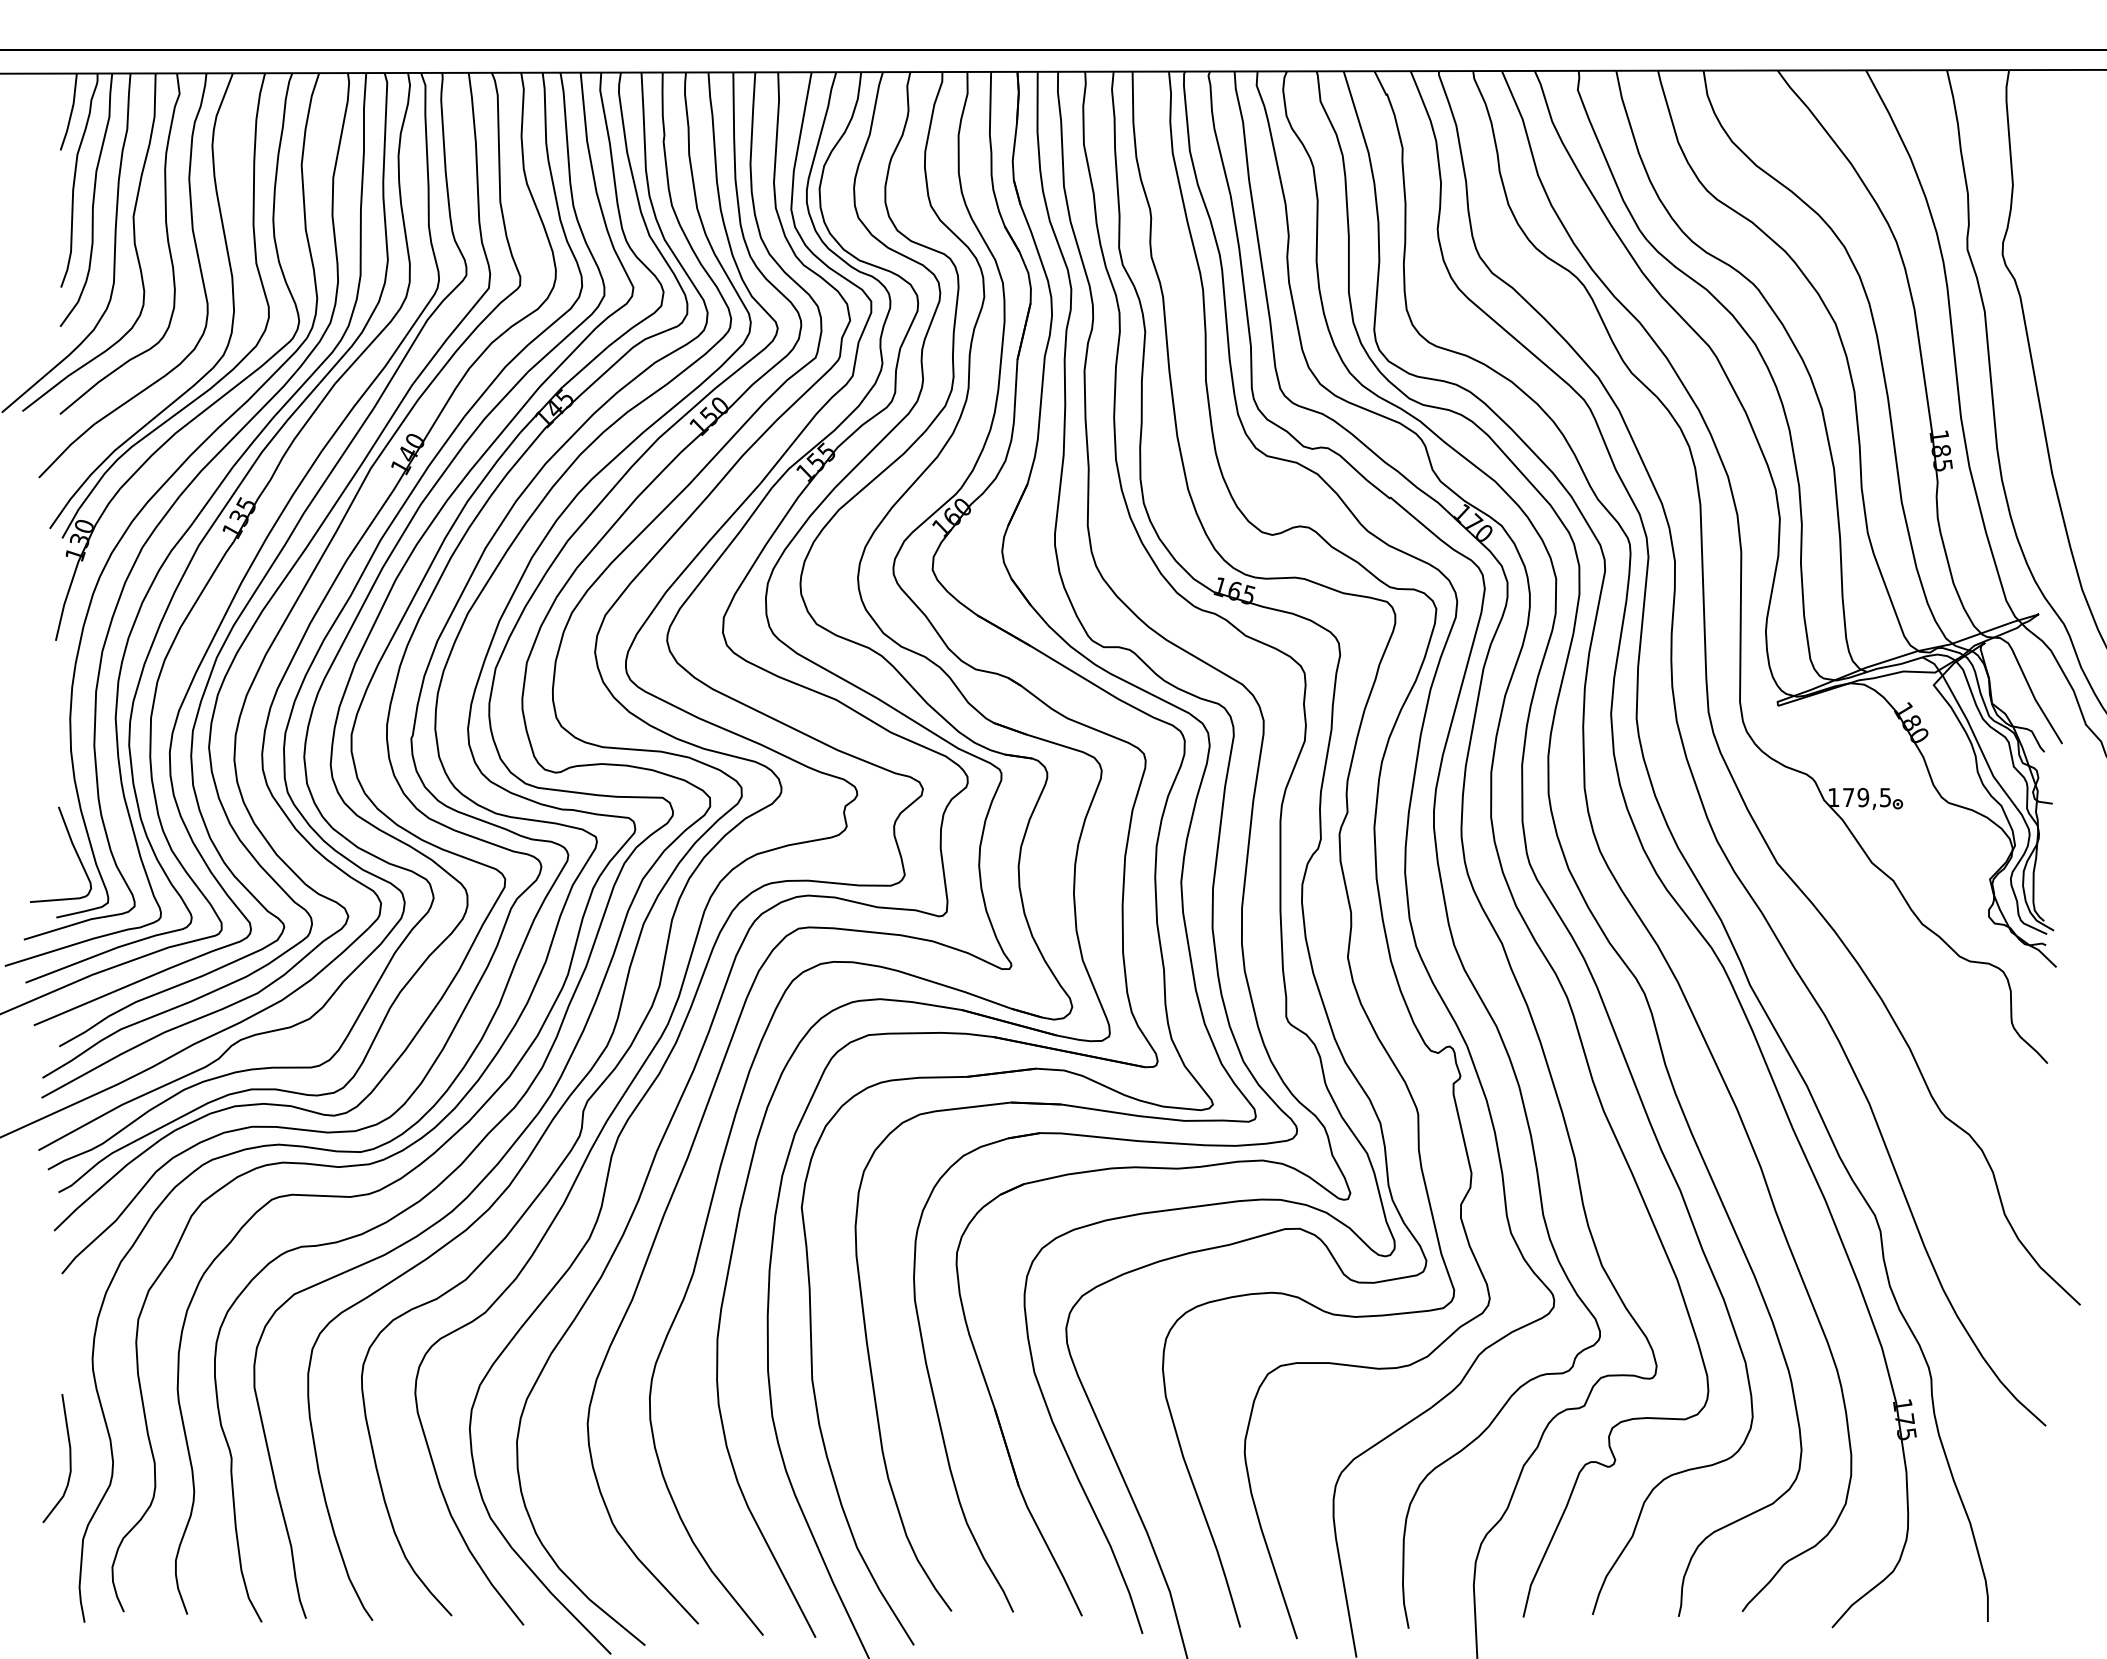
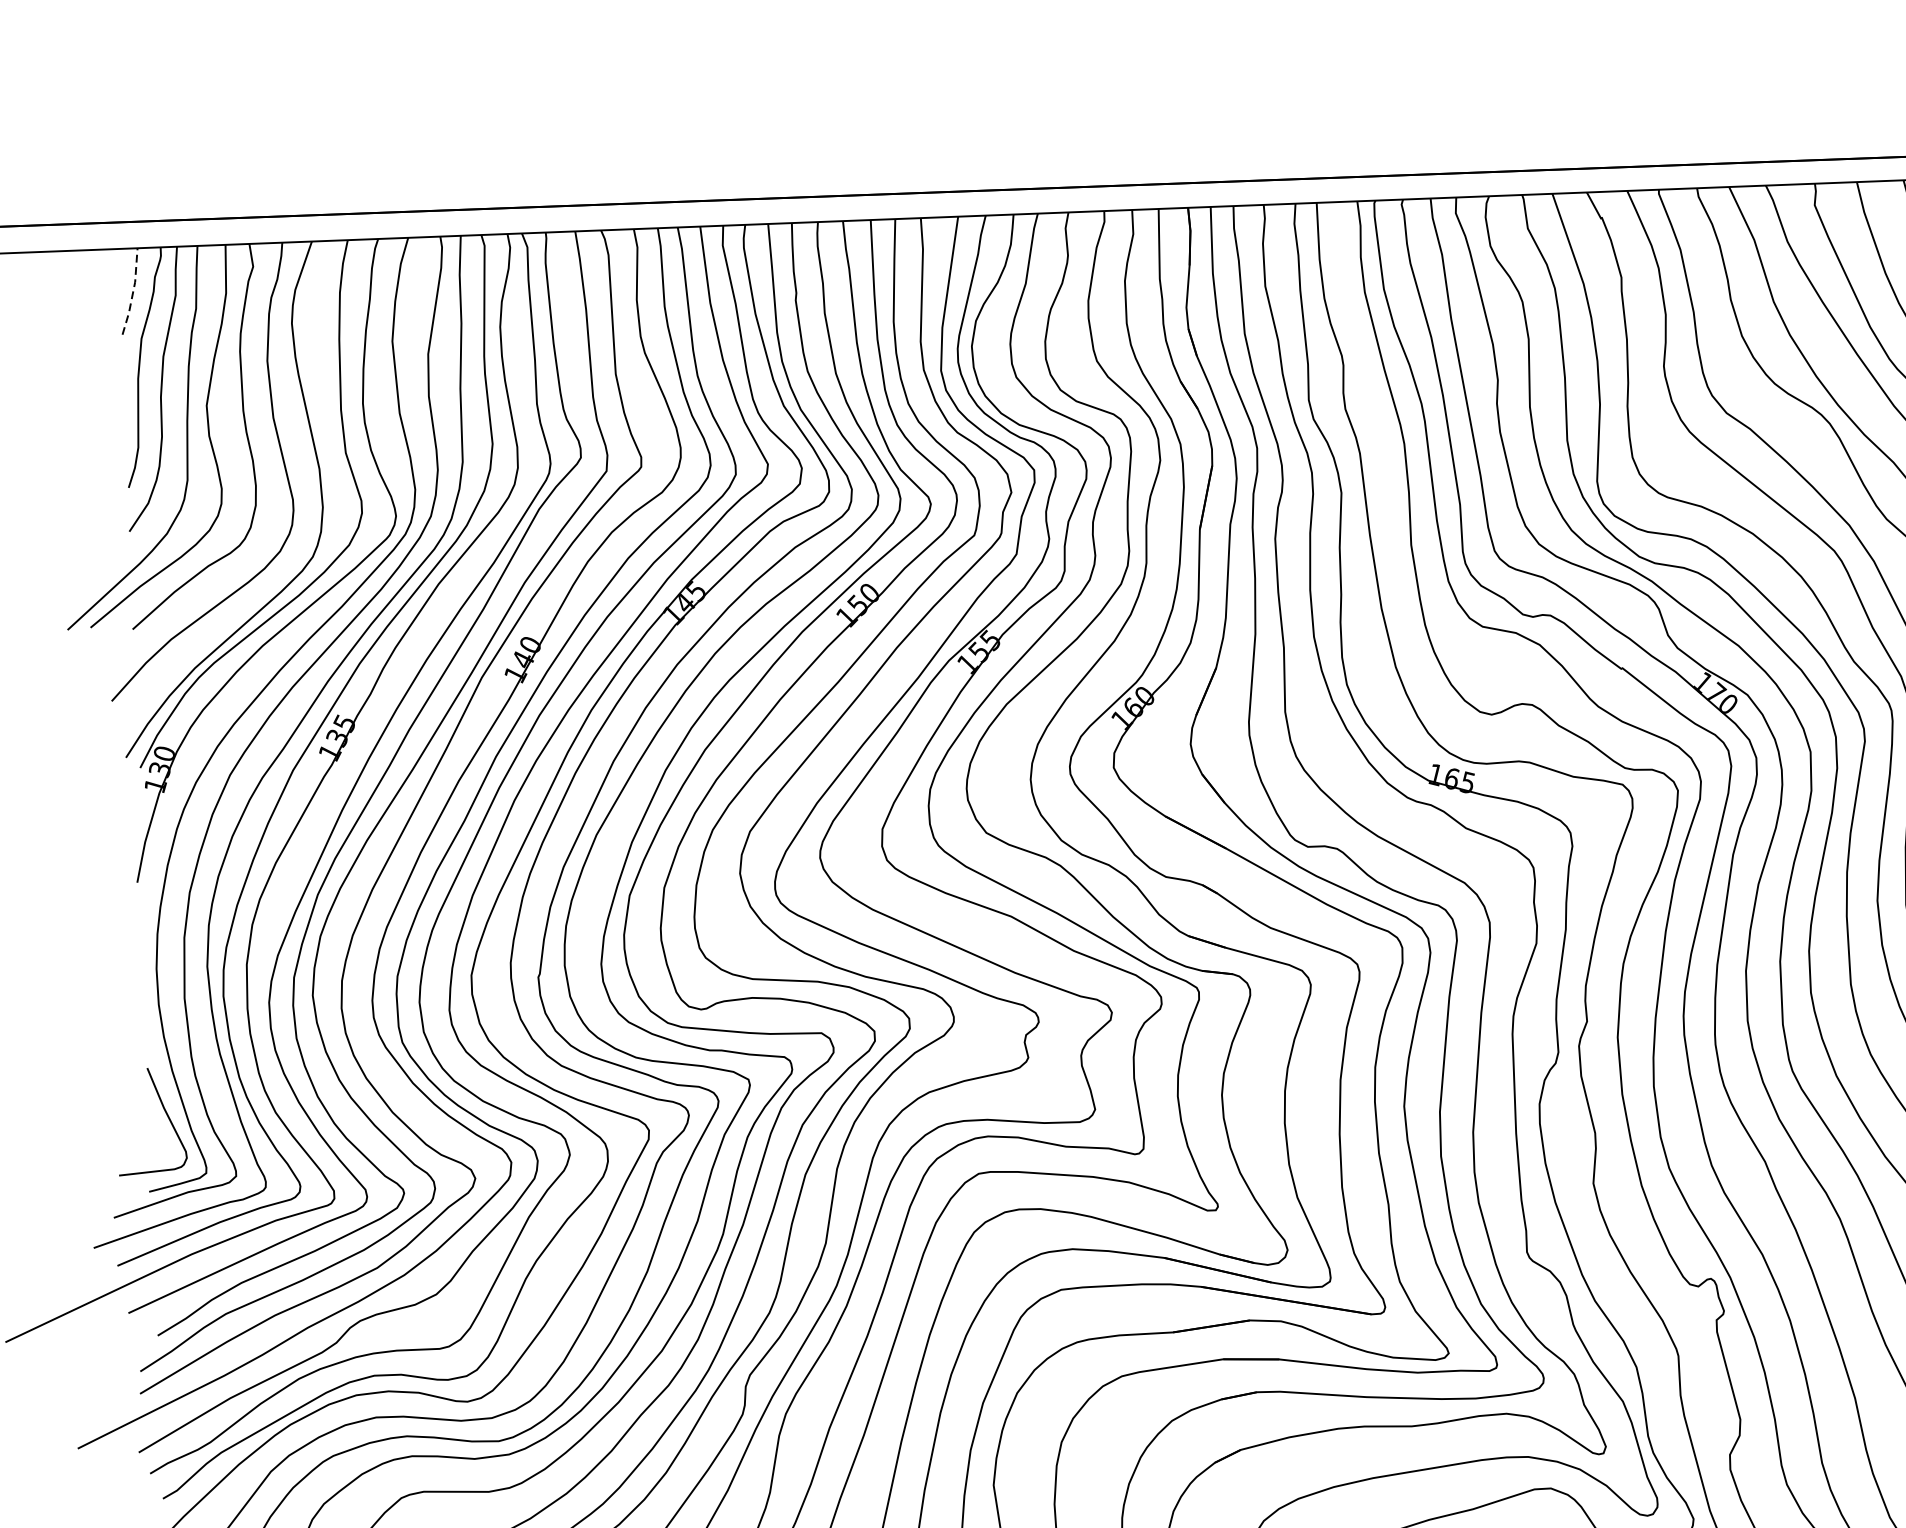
line: (71, 112) -> (133, 291), solid -> dashed

